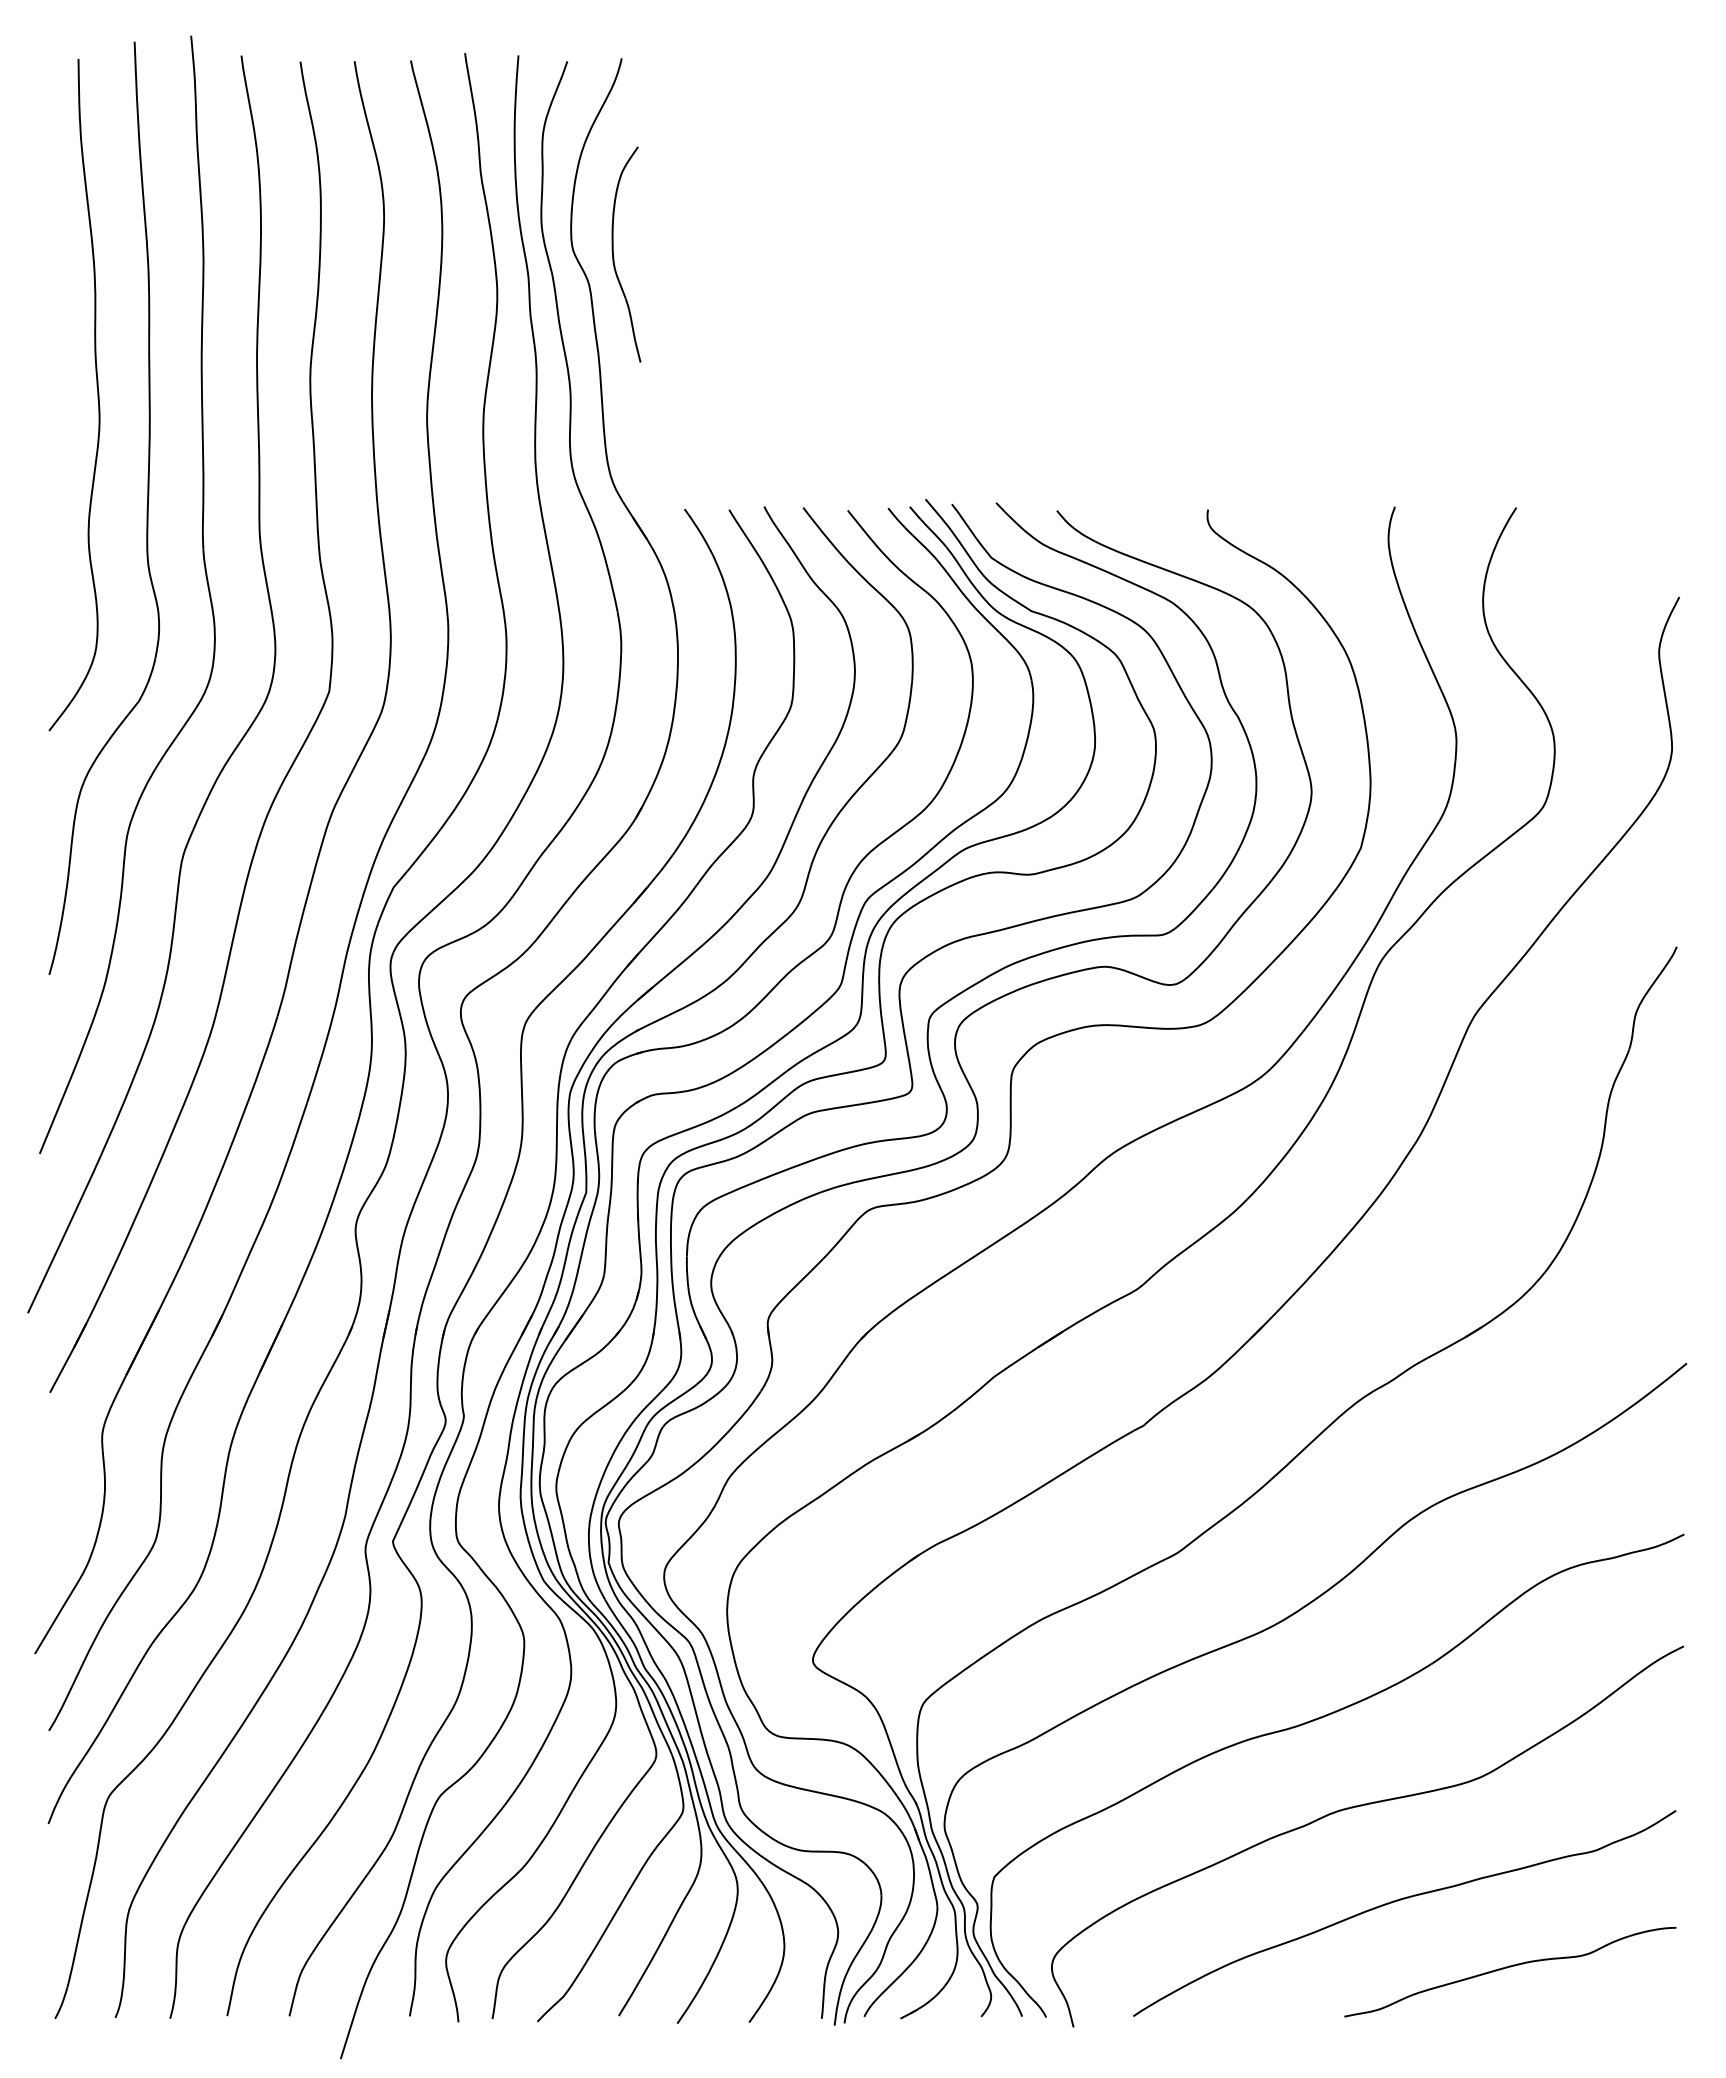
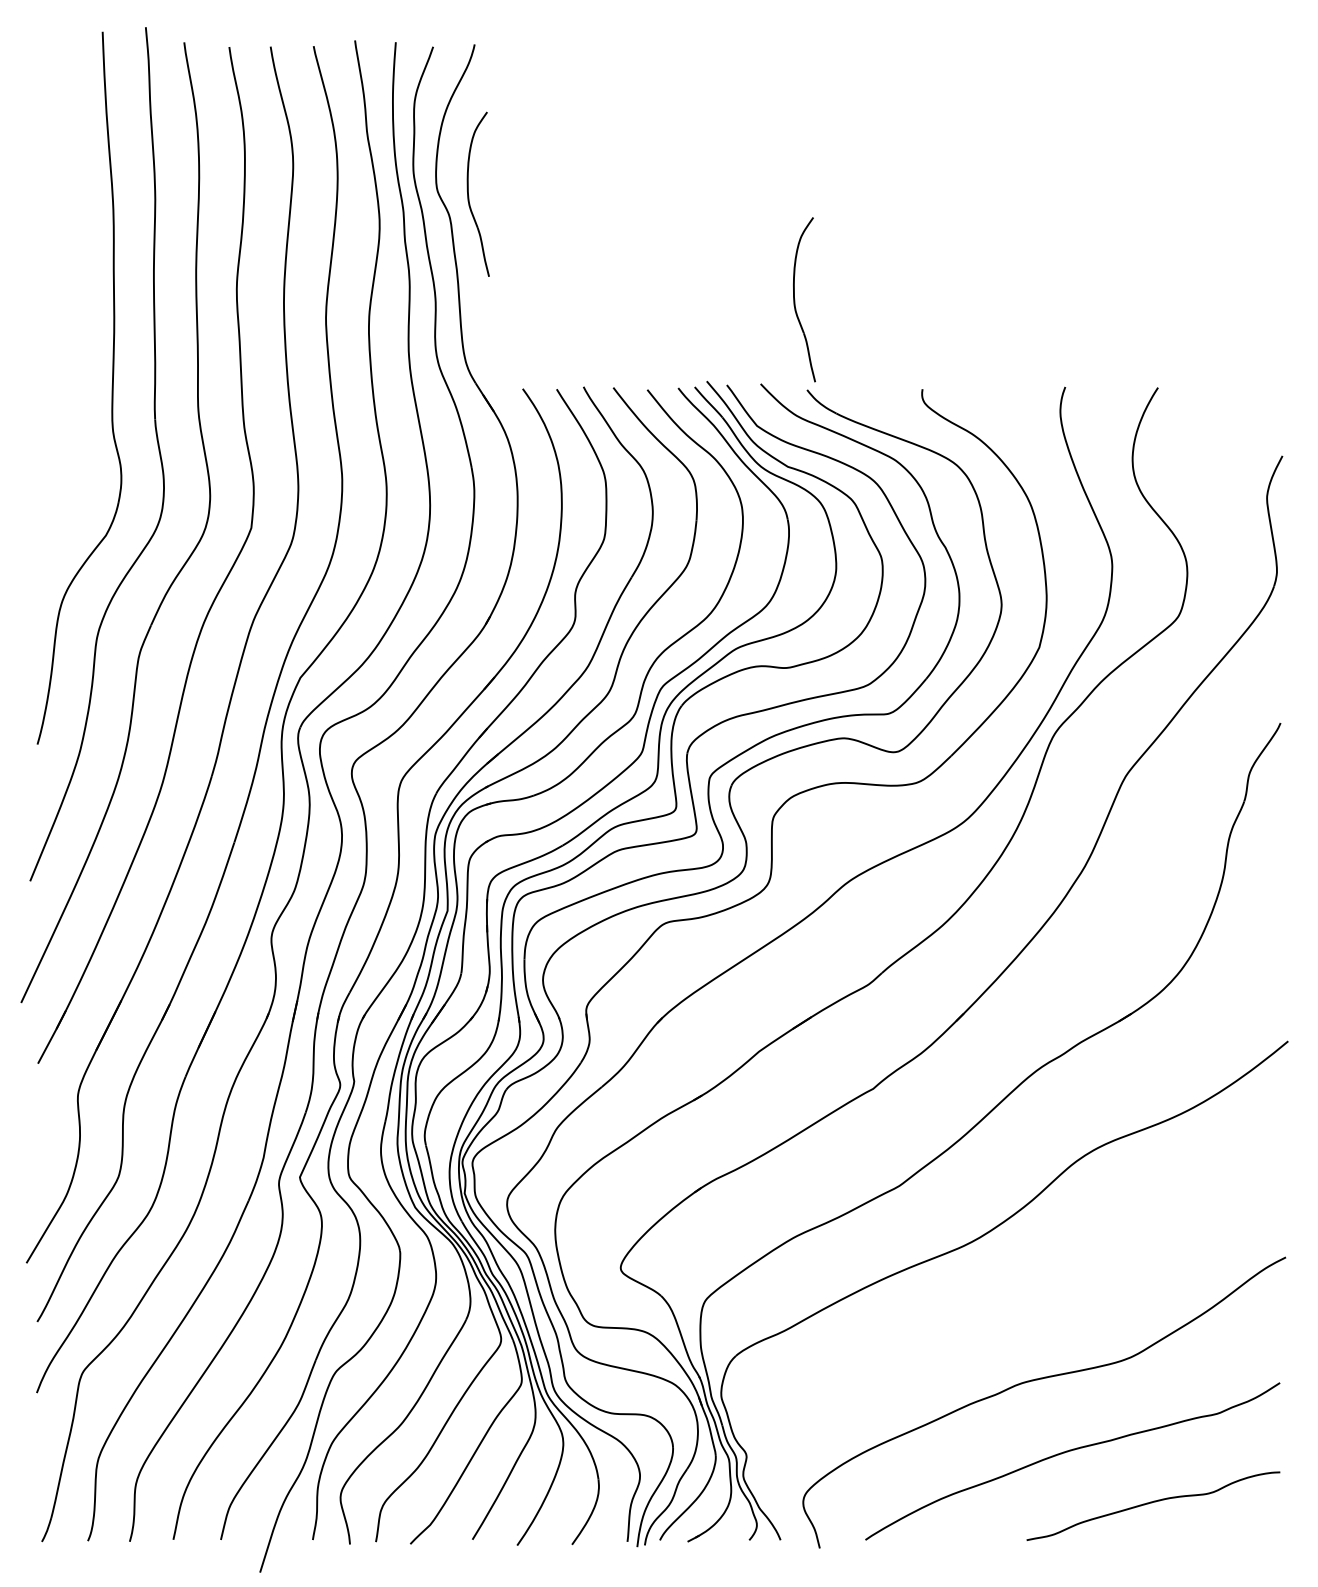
curve: (97, 395) -> (74, 301), removed
part: (1041, 395) -> (795, 301), added
part: (1319, 1719) -> (1007, 1313), removed

